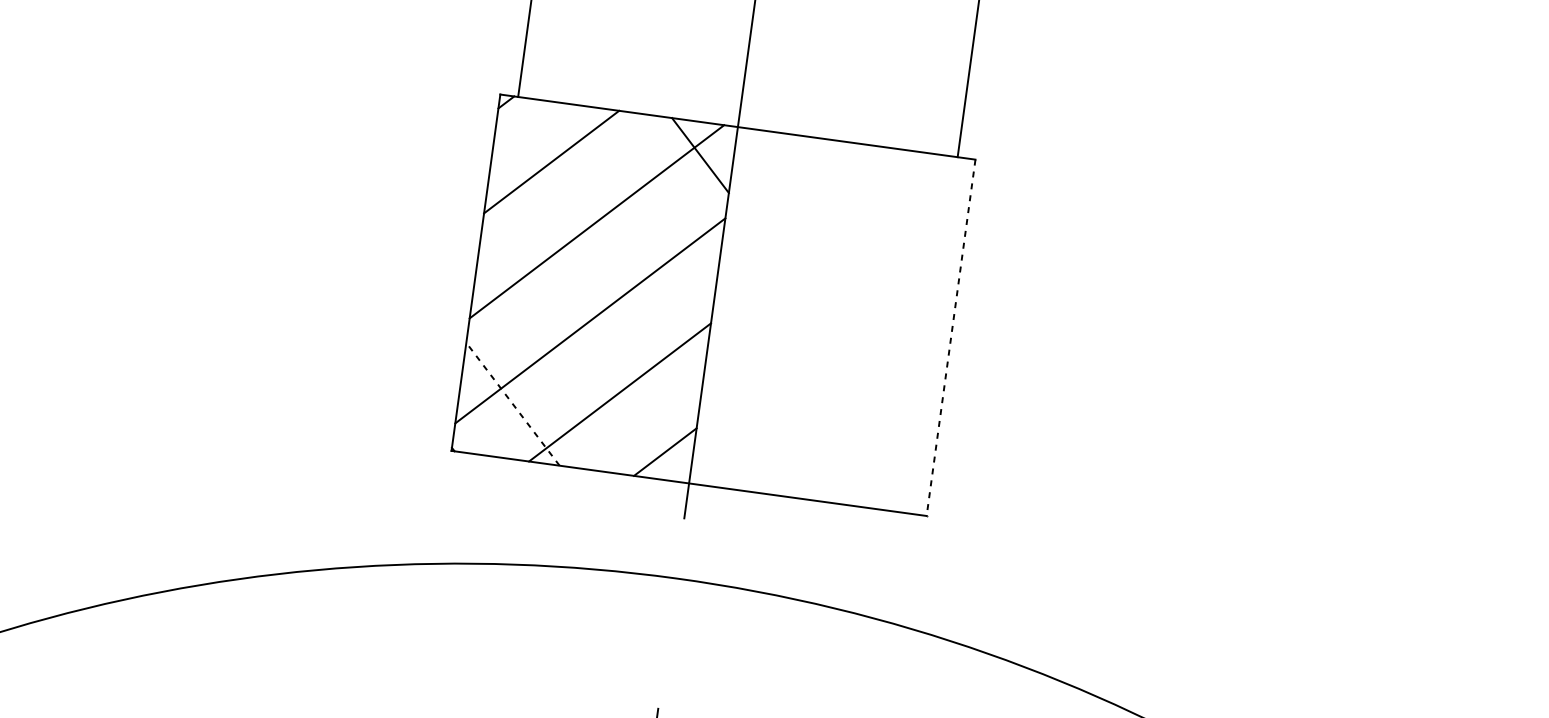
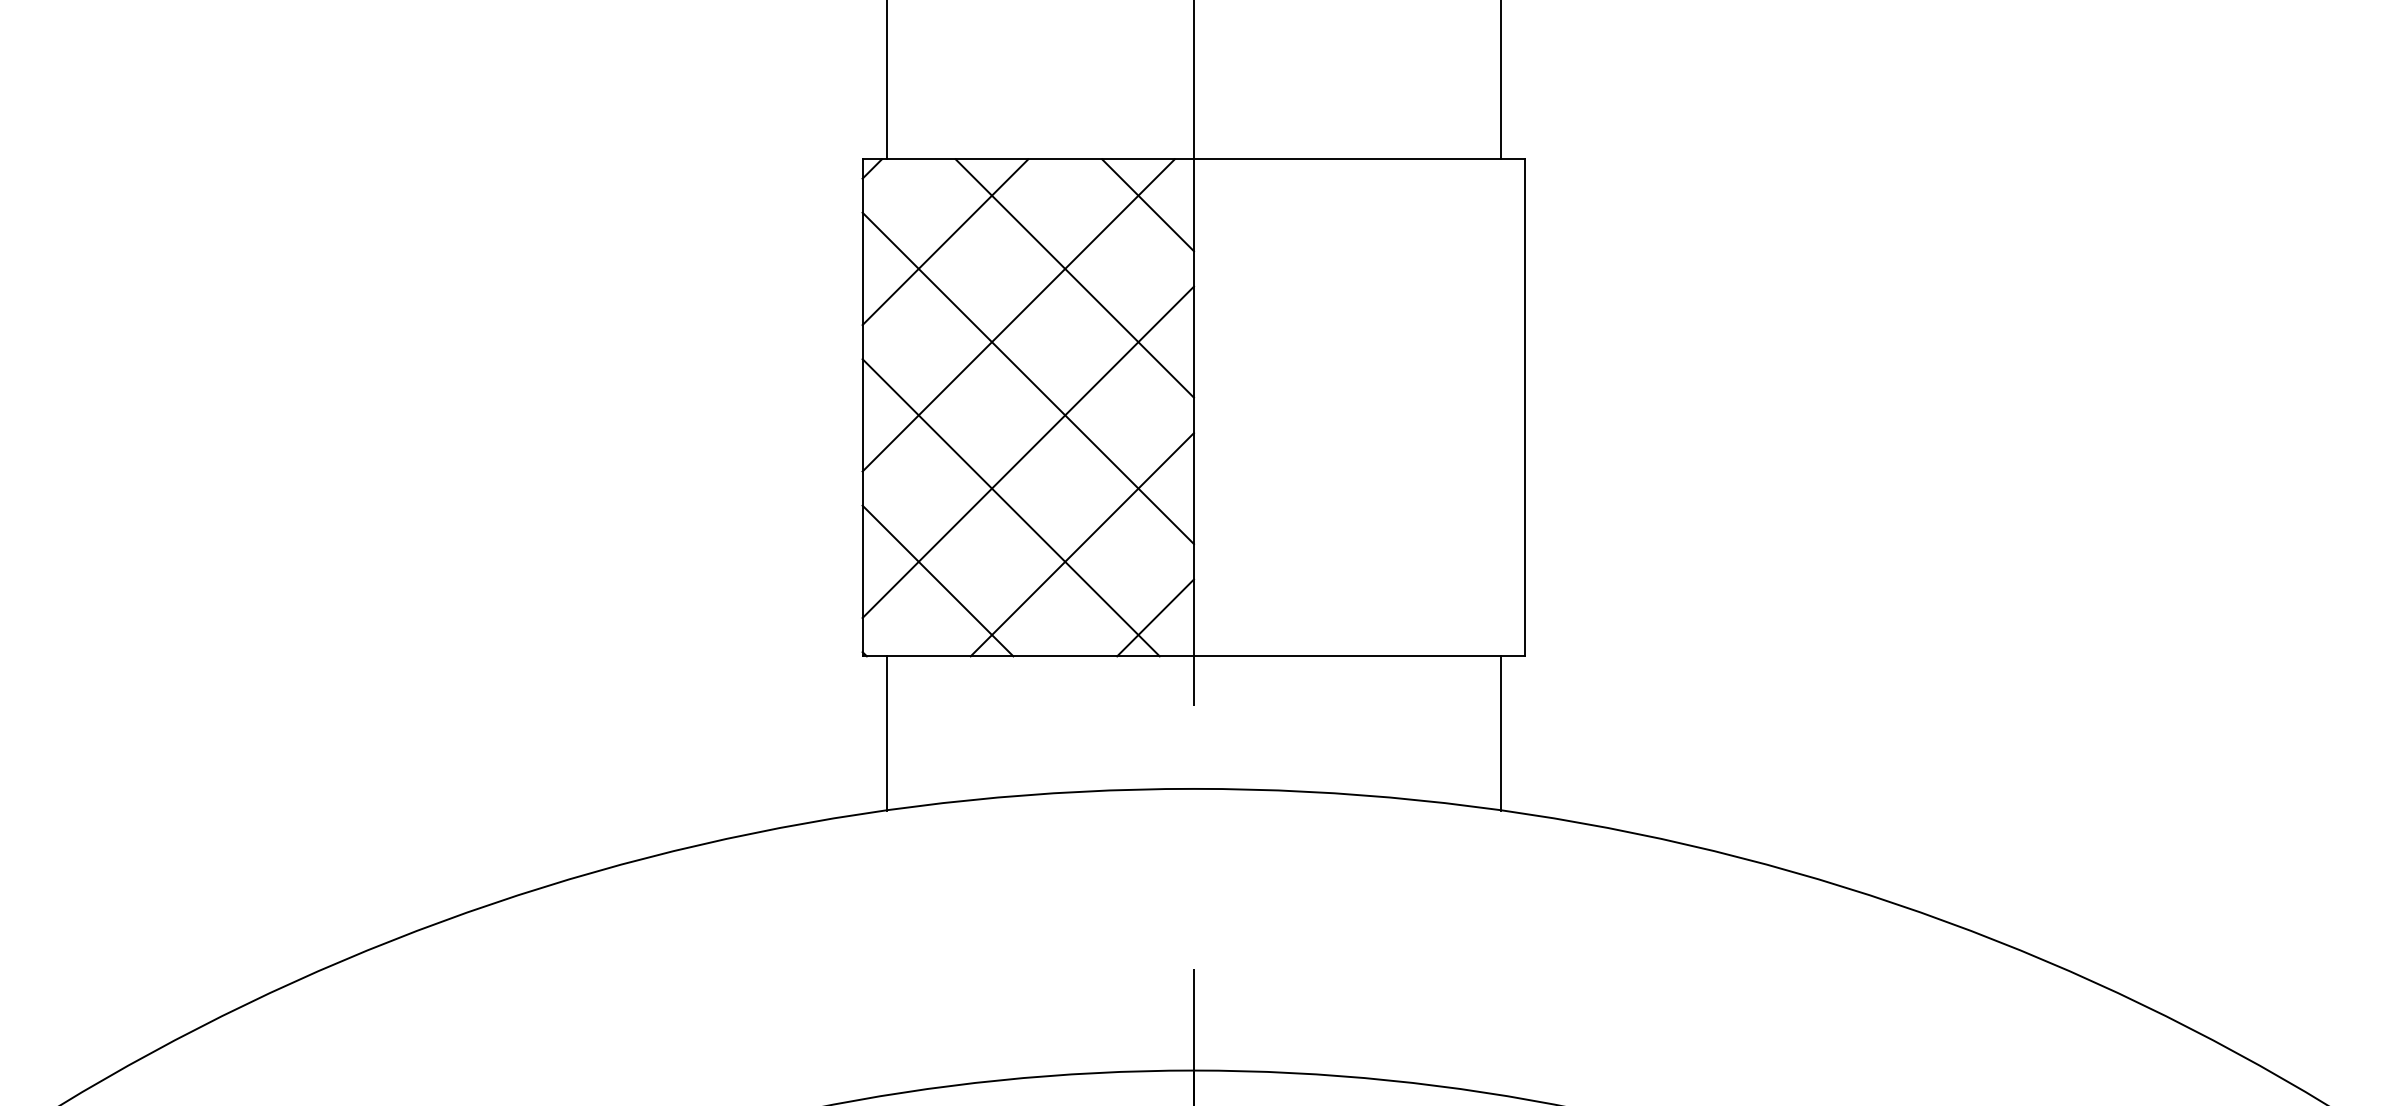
line: (640, 200) -> (1074, 278), added
line: (597, 267) -> (1027, 378), added
line: (951, 337) -> (1525, 407), dashed -> solid
line: (572, 358) -> (1010, 507), added
line: (513, 404) -> (938, 581), dashed -> solid
line: (461, 508) -> (887, 733), added
line: (901, 568) -> (1500, 733), added

